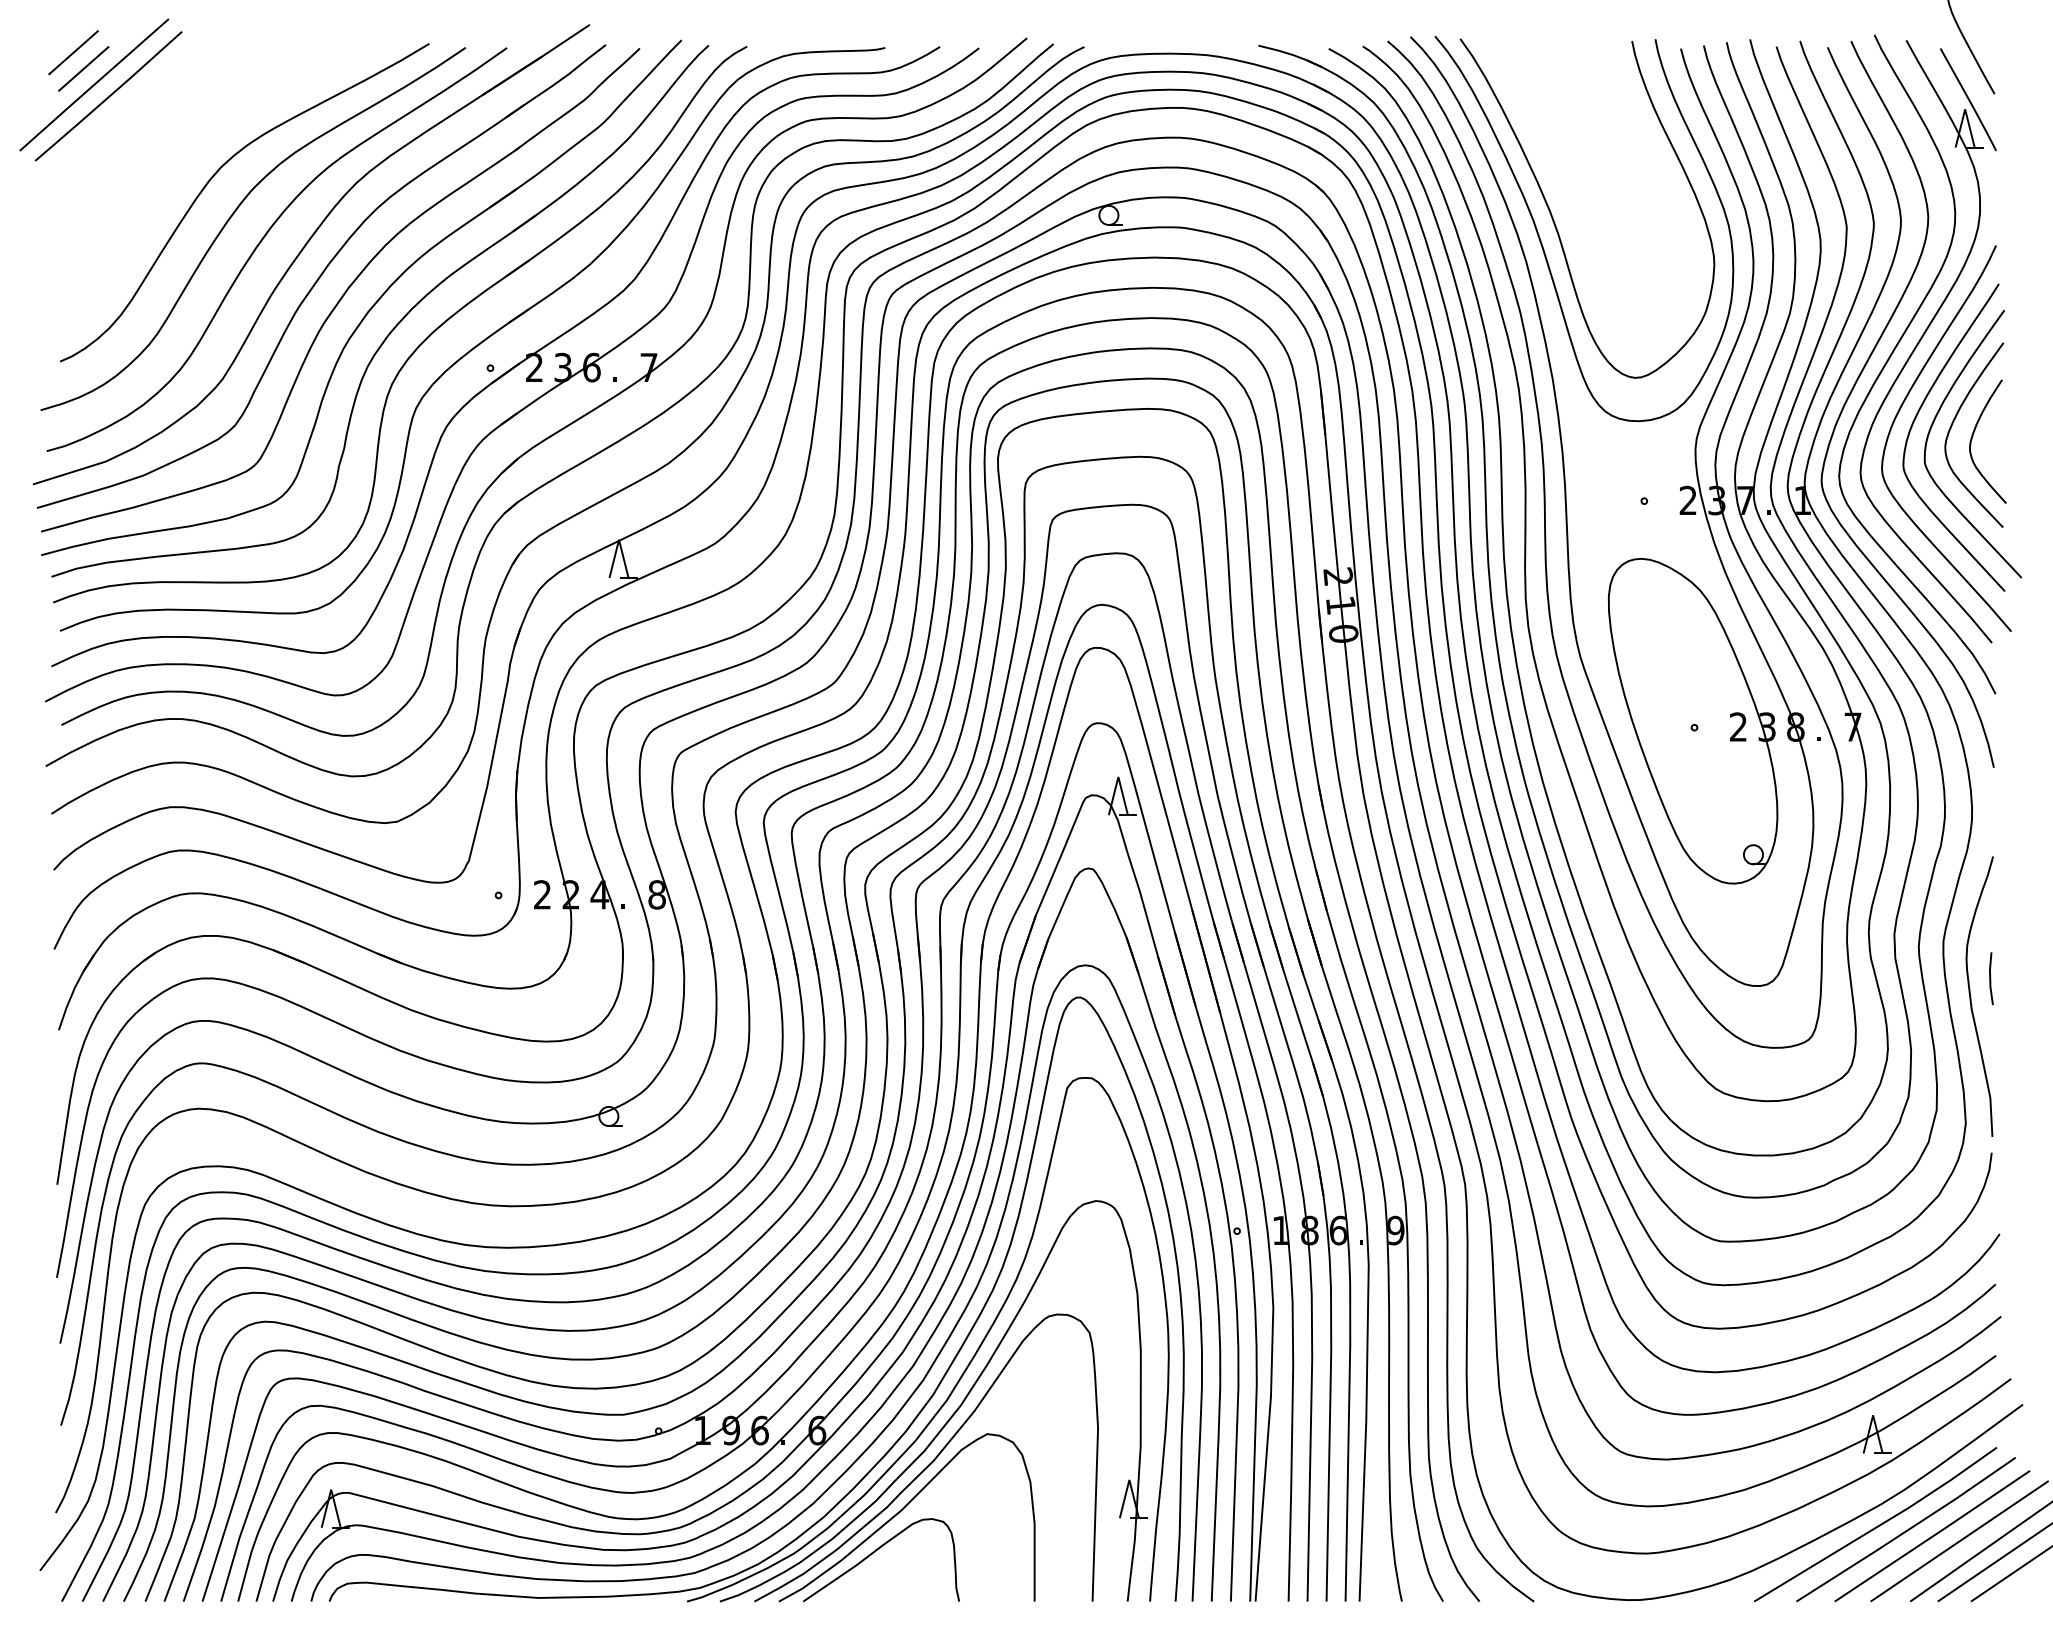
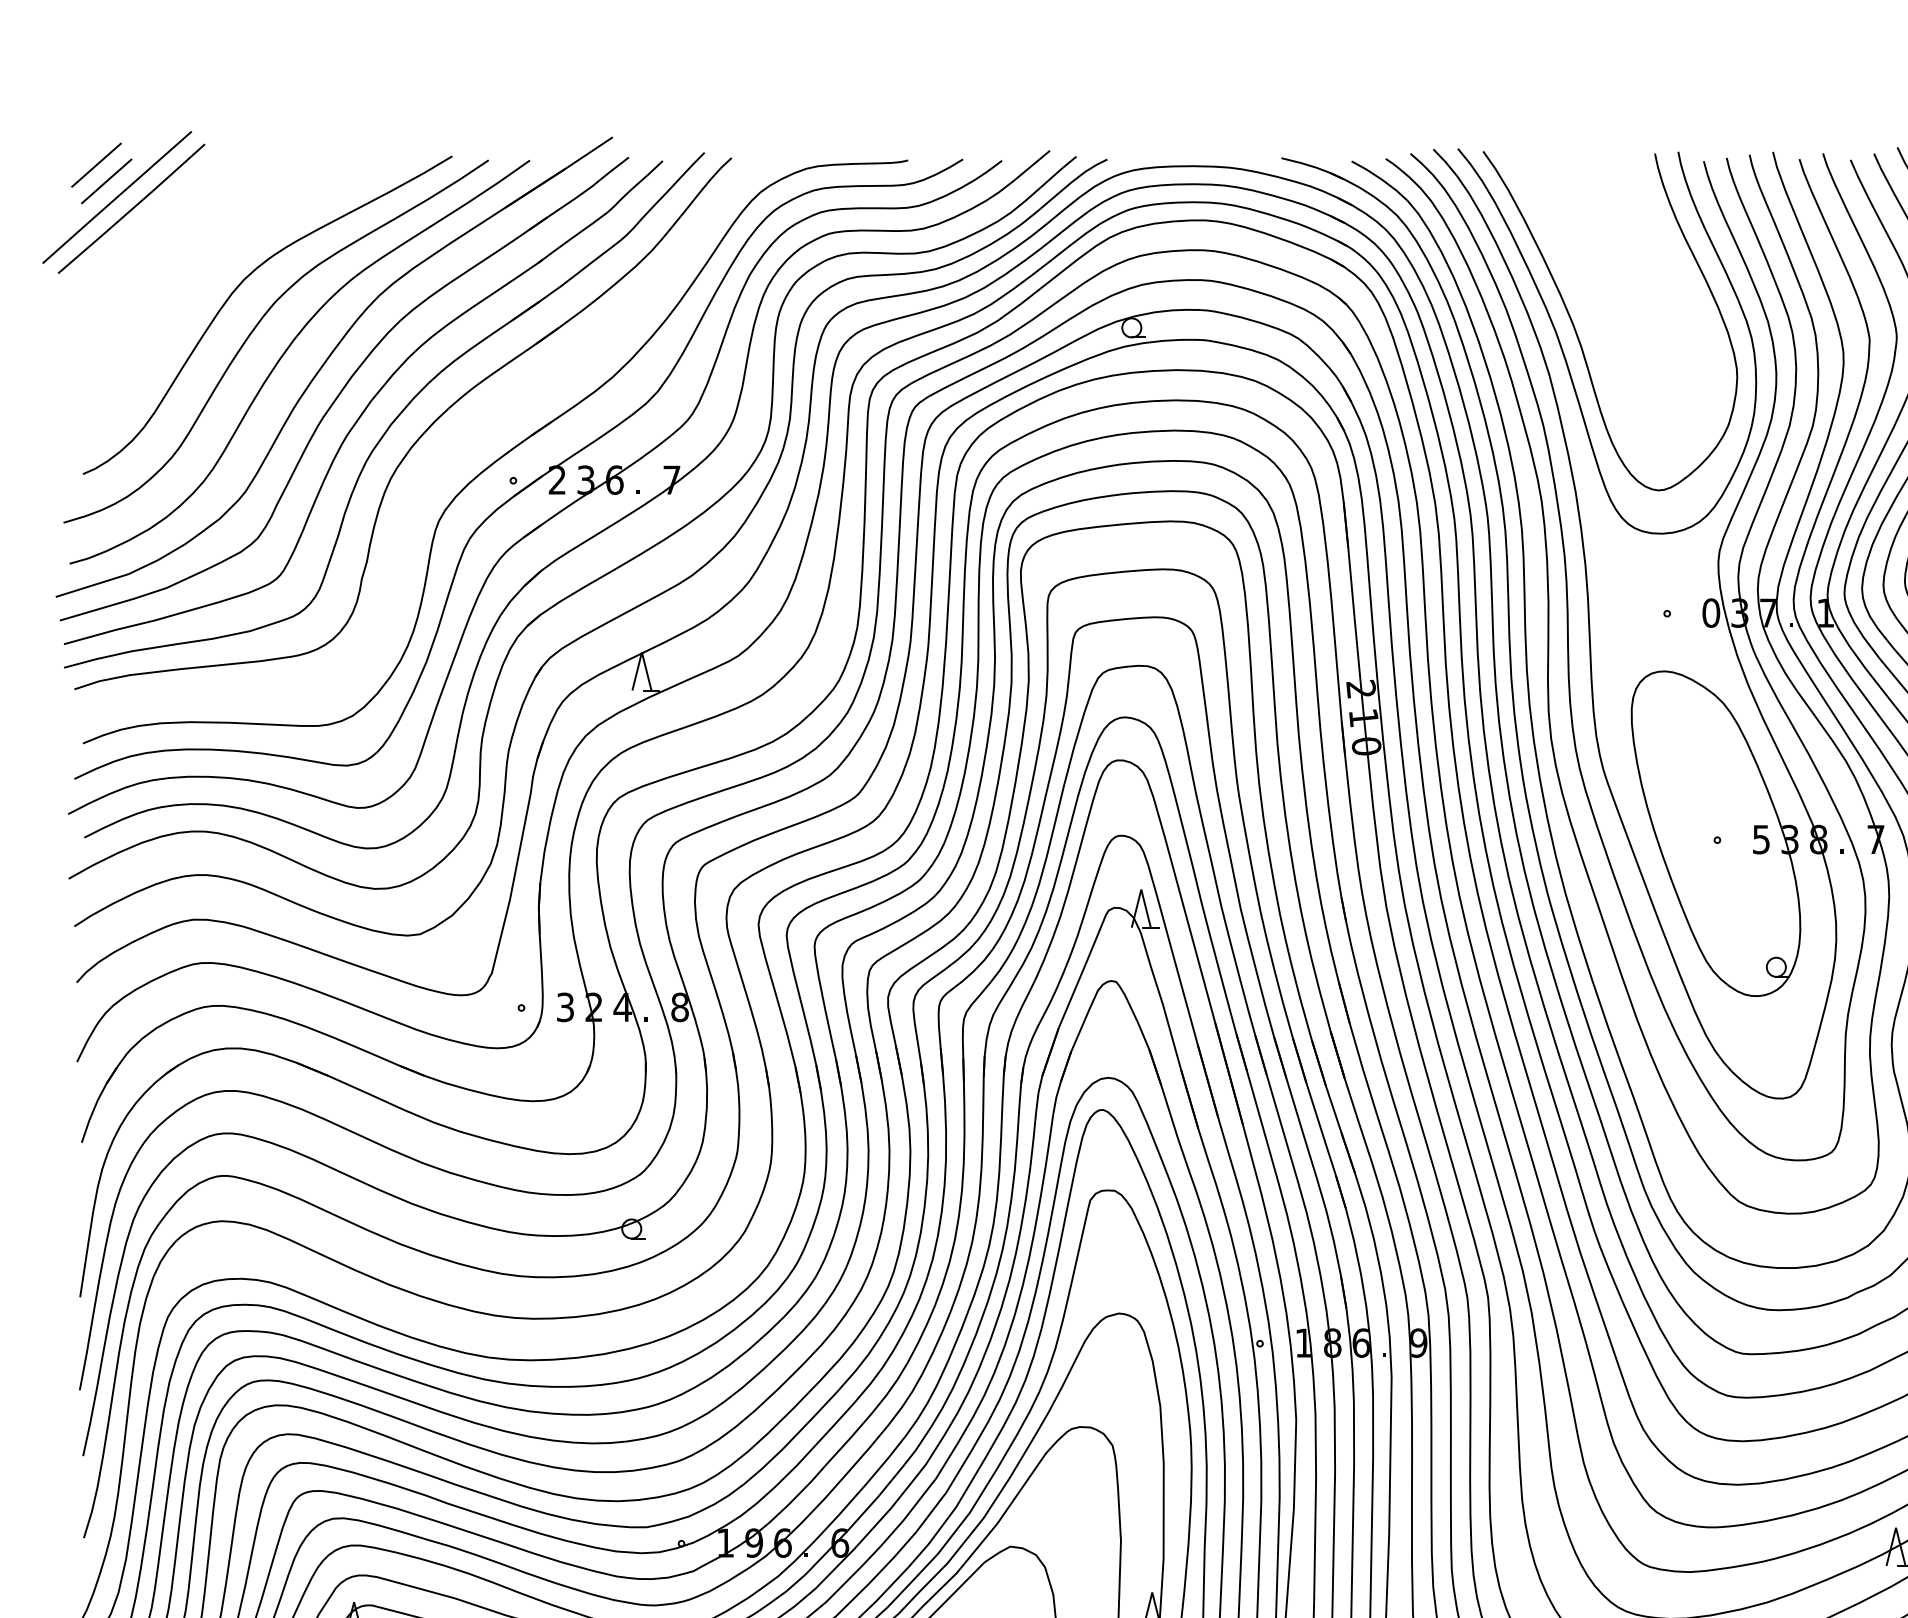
part: (420, 343) -> (443, 456), removed
text: (1688, 500) -> (1711, 613), 2 -> 0
text: (1738, 726) -> (1761, 839), 2 -> 5
text: (542, 894) -> (565, 1007), 2 -> 3

